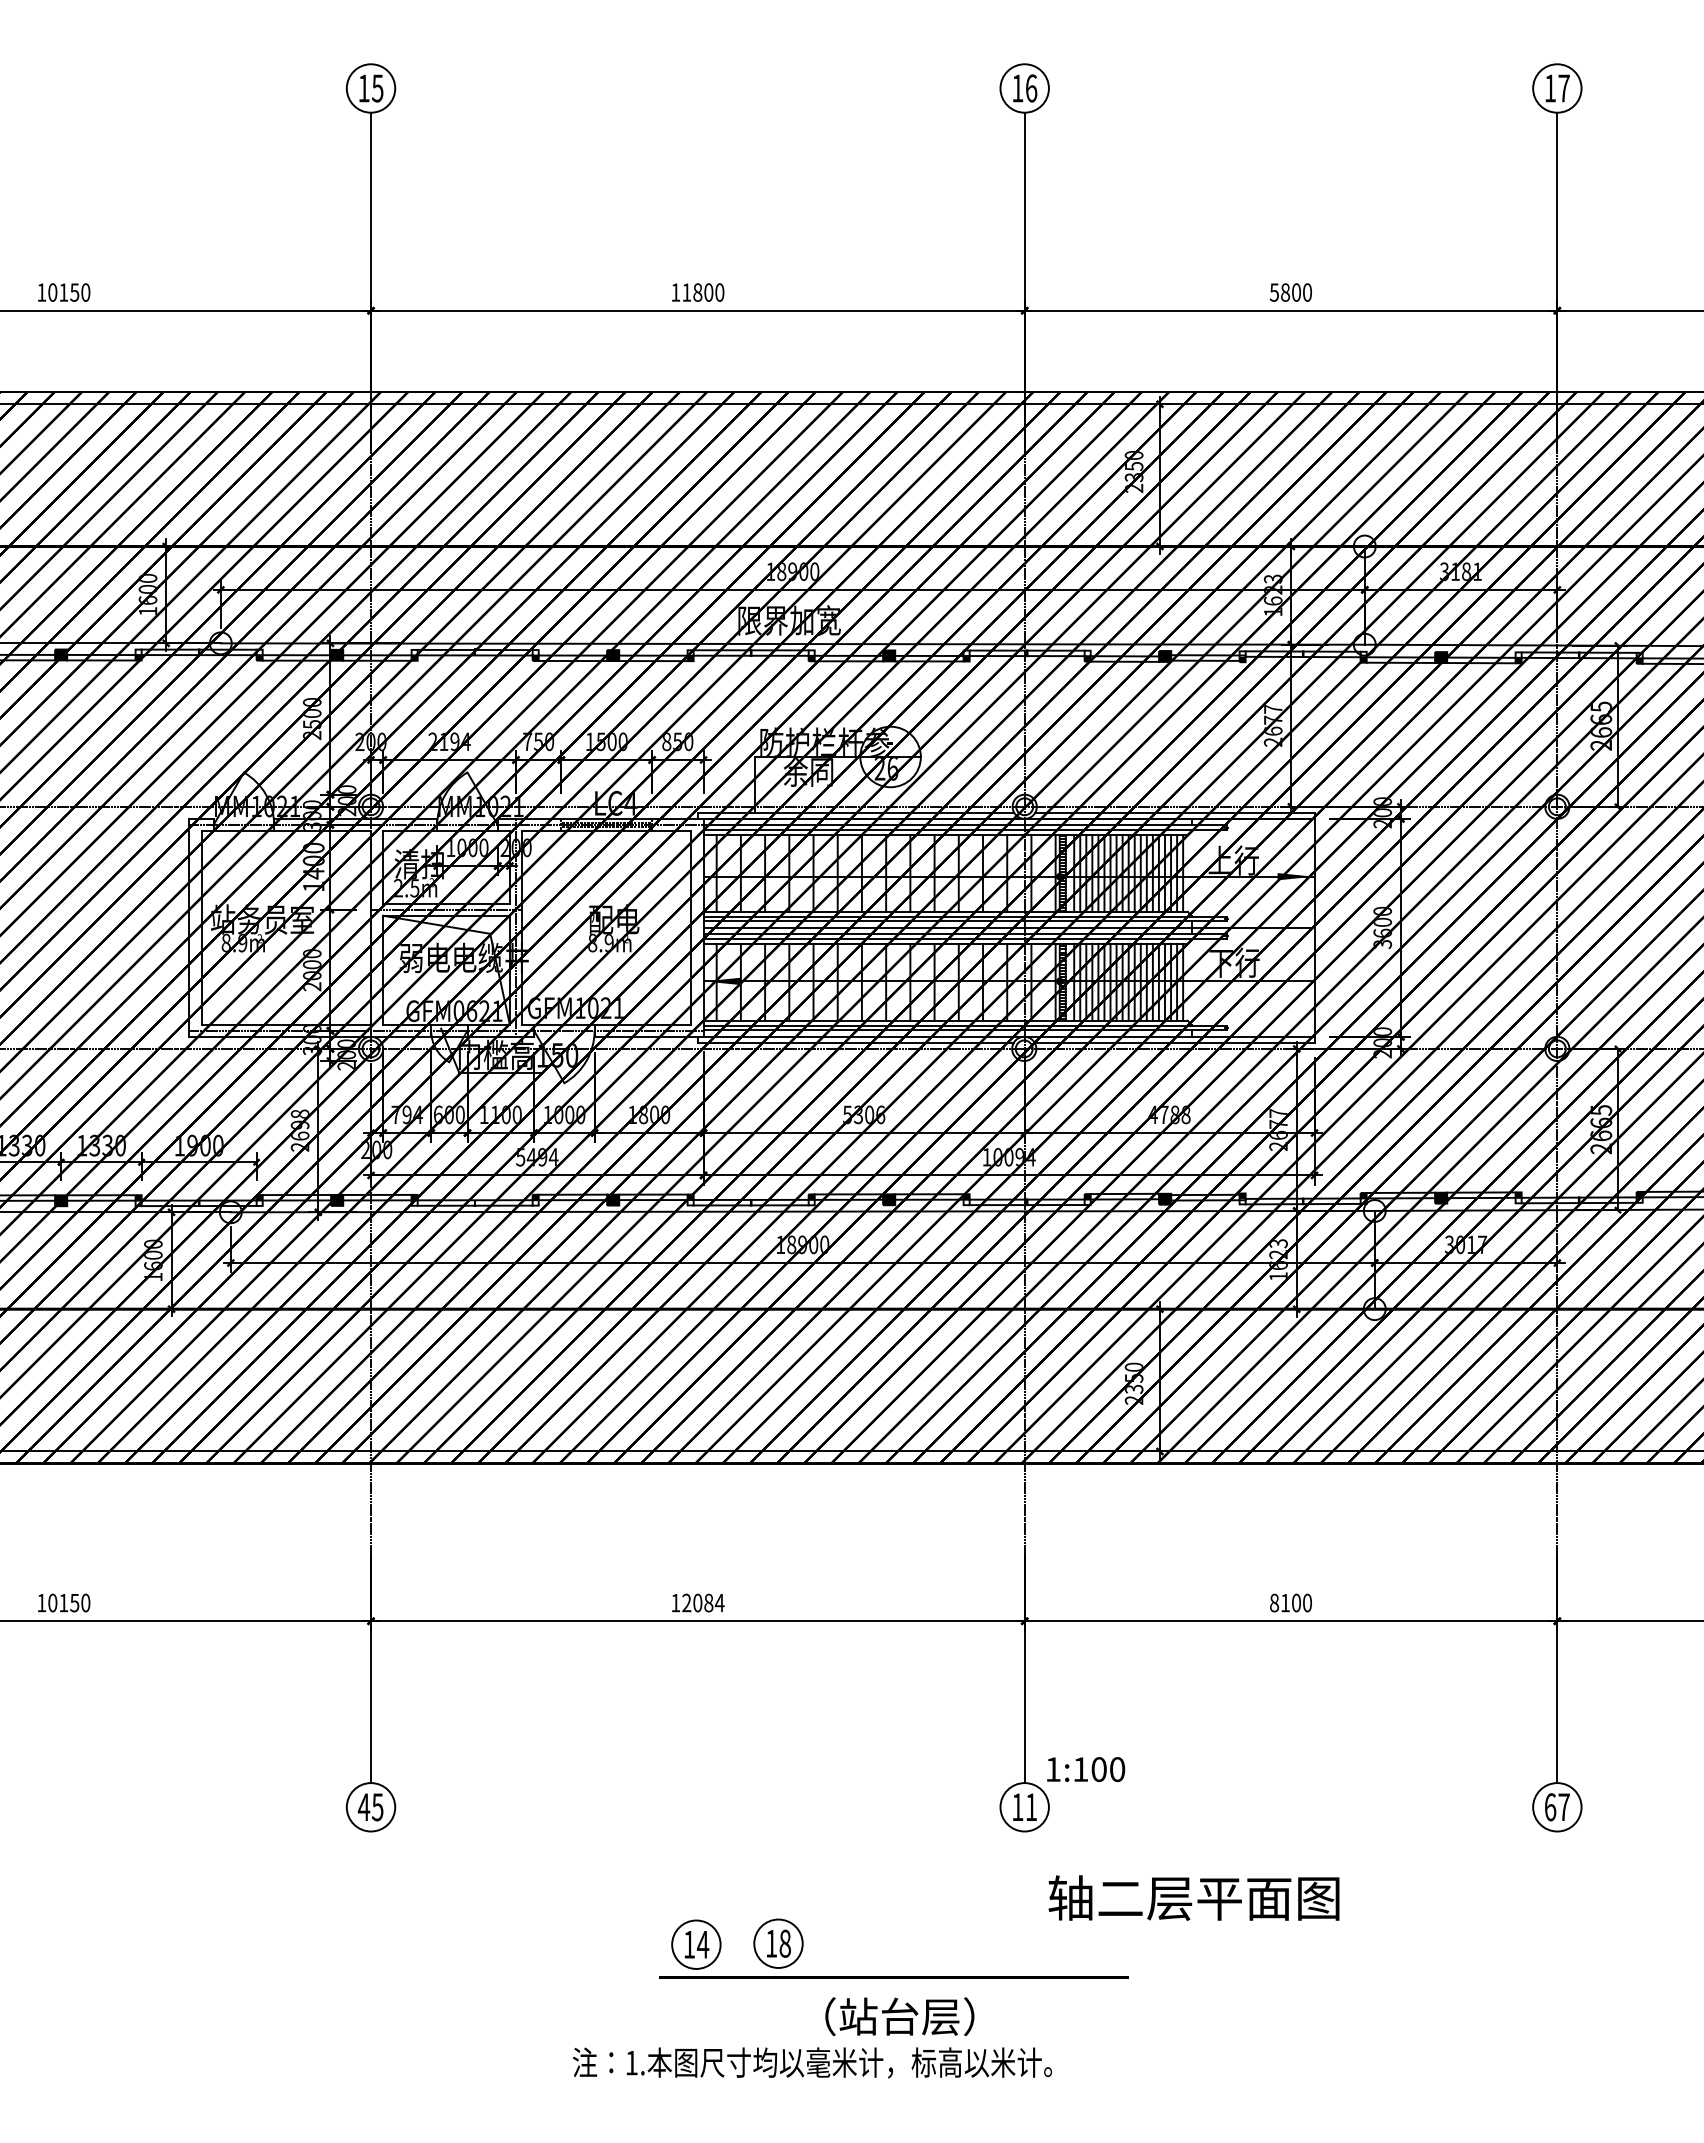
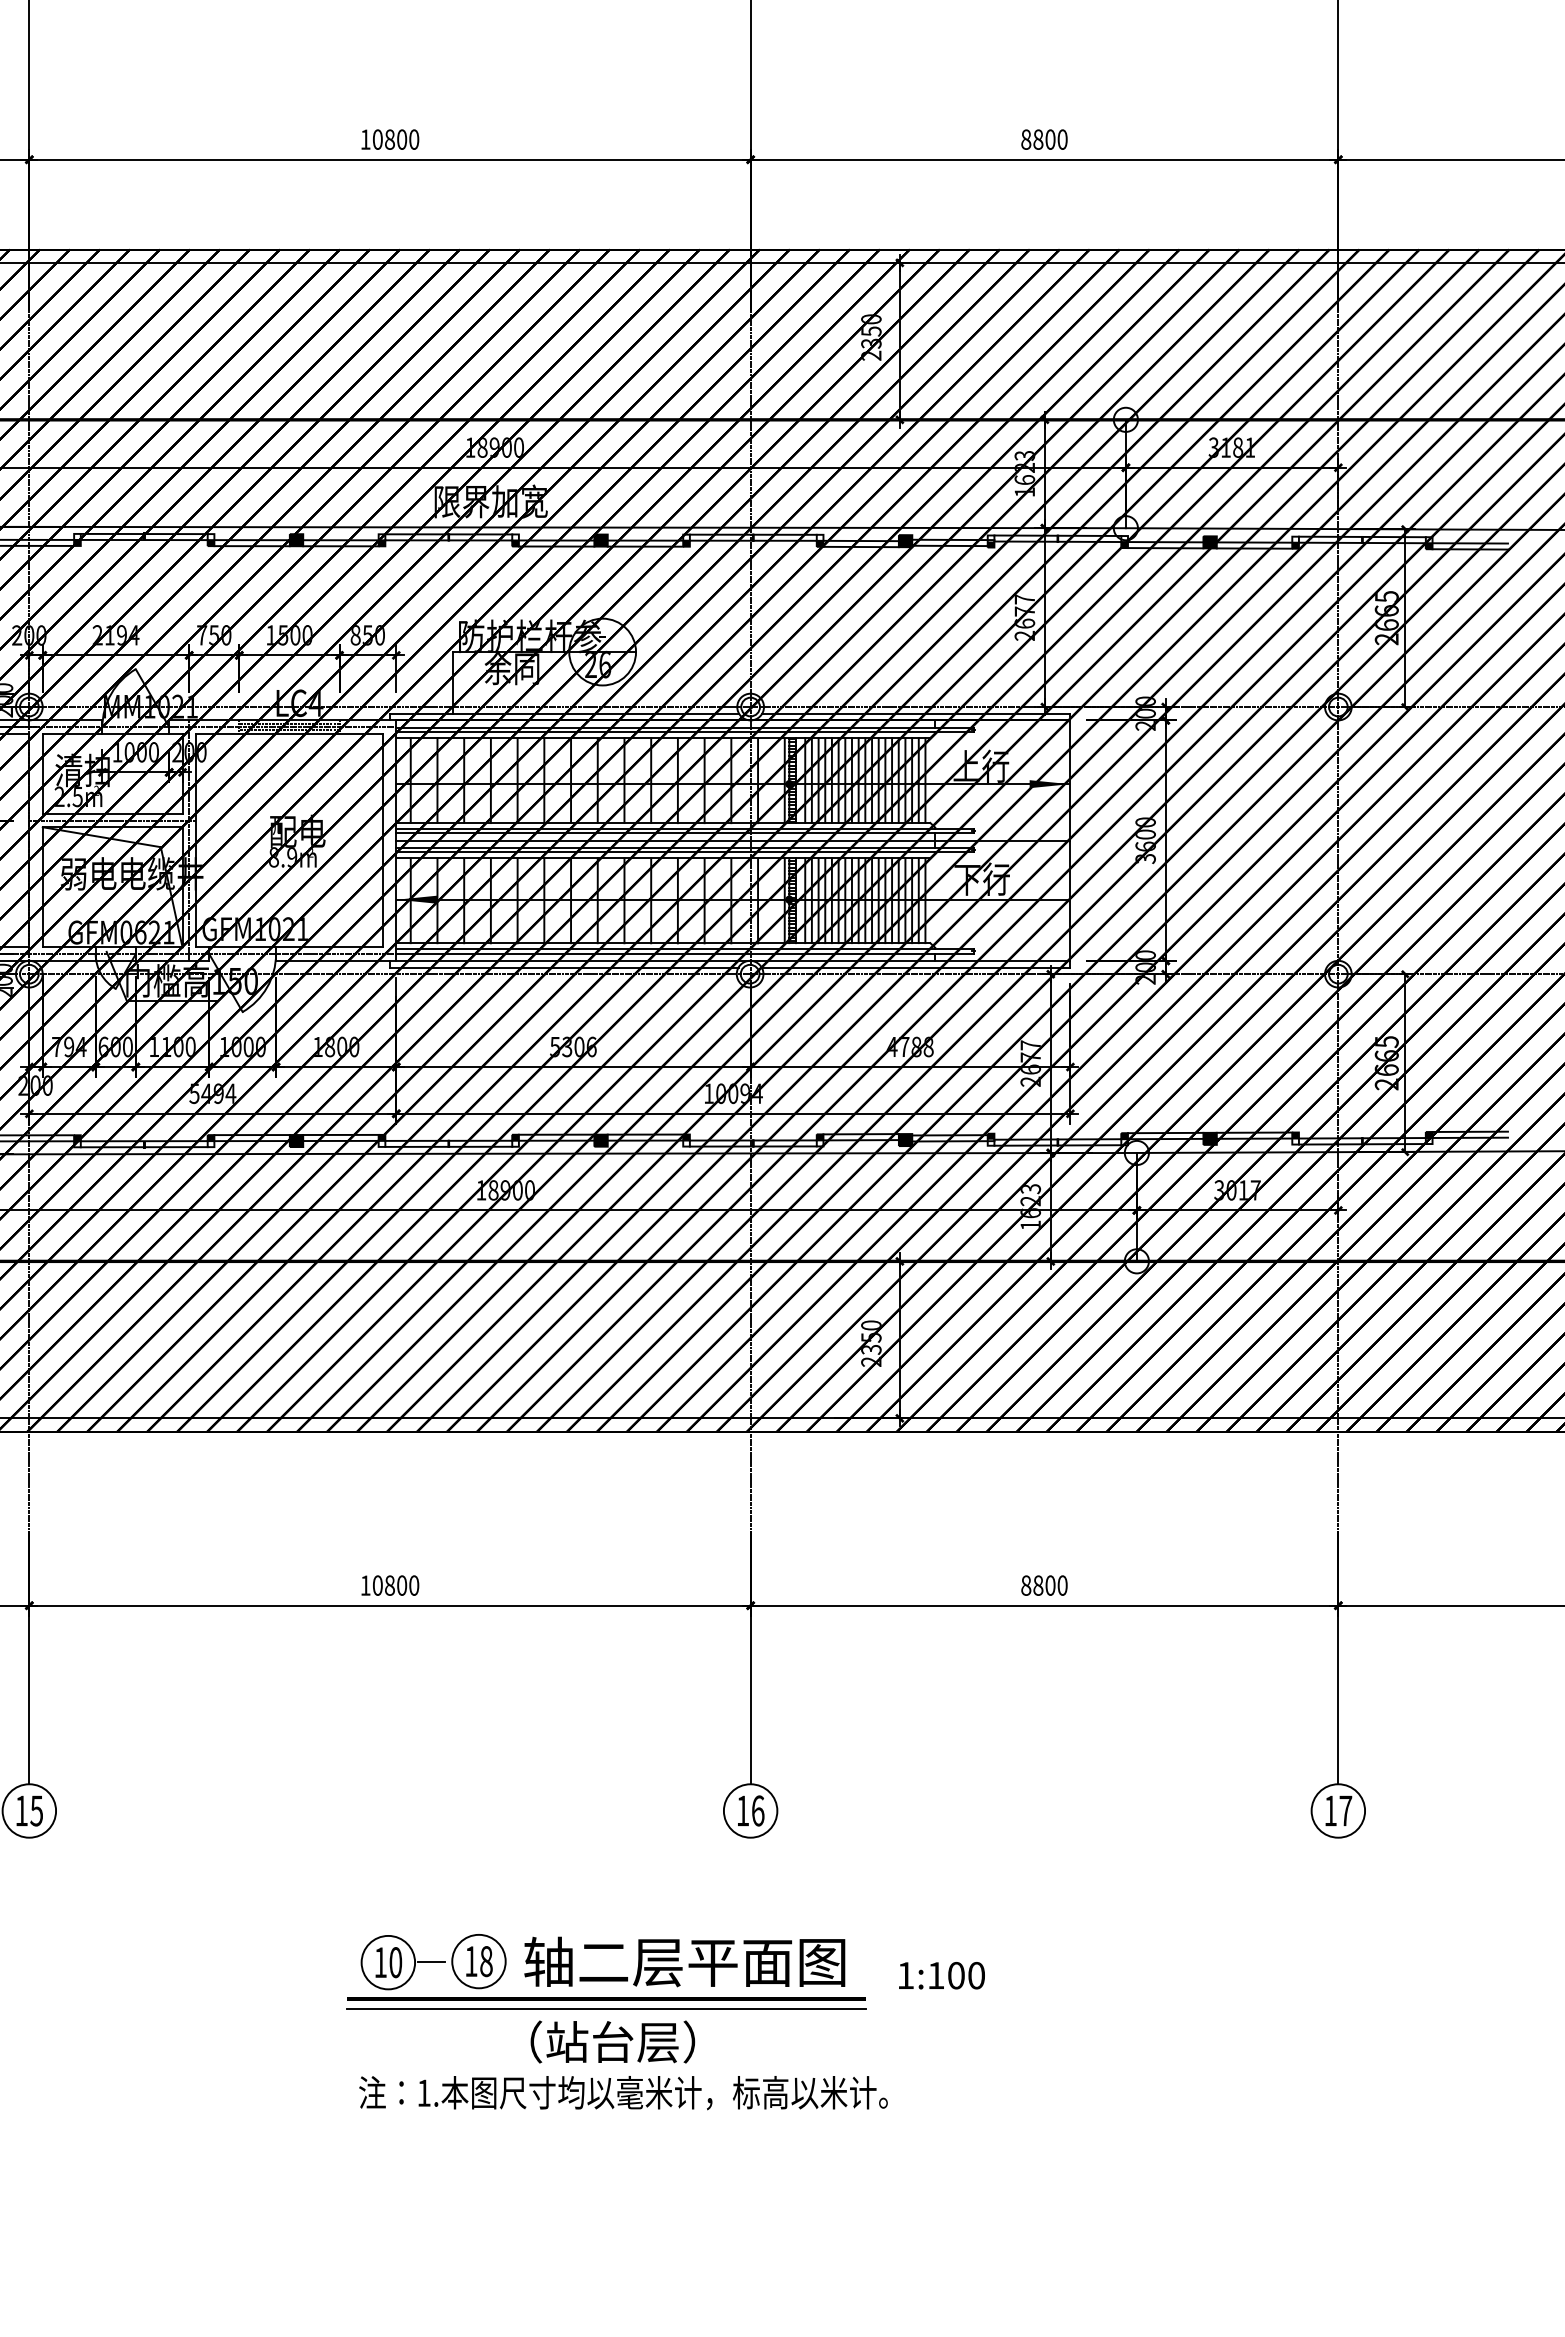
text: (686, 292) -> (377, 139), 11800 -> 10800
text: (1274, 292) -> (1026, 139), 5800 -> 8800
text: (703, 1602) -> (396, 1585), 12084 -> 10800
text: (1285, 1602) -> (1038, 1585), 8100 -> 8800
text: (1086, 1769) -> (942, 1975), moved
text: (363, 1806) -> (21, 1810), 45 -> 15
text: (1031, 1807) -> (758, 1811), 11 -> 16
text: (1550, 1807) -> (1330, 1811), 67 -> 17
text: (1193, 1897) -> (684, 1961), moved
line: (734, 1943) -> (430, 1961), added
text: (702, 1944) -> (395, 1962), 14 -> 10
line: (893, 1986) -> (605, 2008), added
text: (812, 2062) -> (623, 2092), moved

